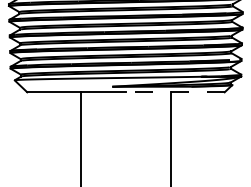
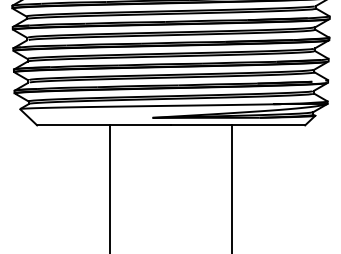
line: (174, 92) -> (237, 125), dashed -> solid

